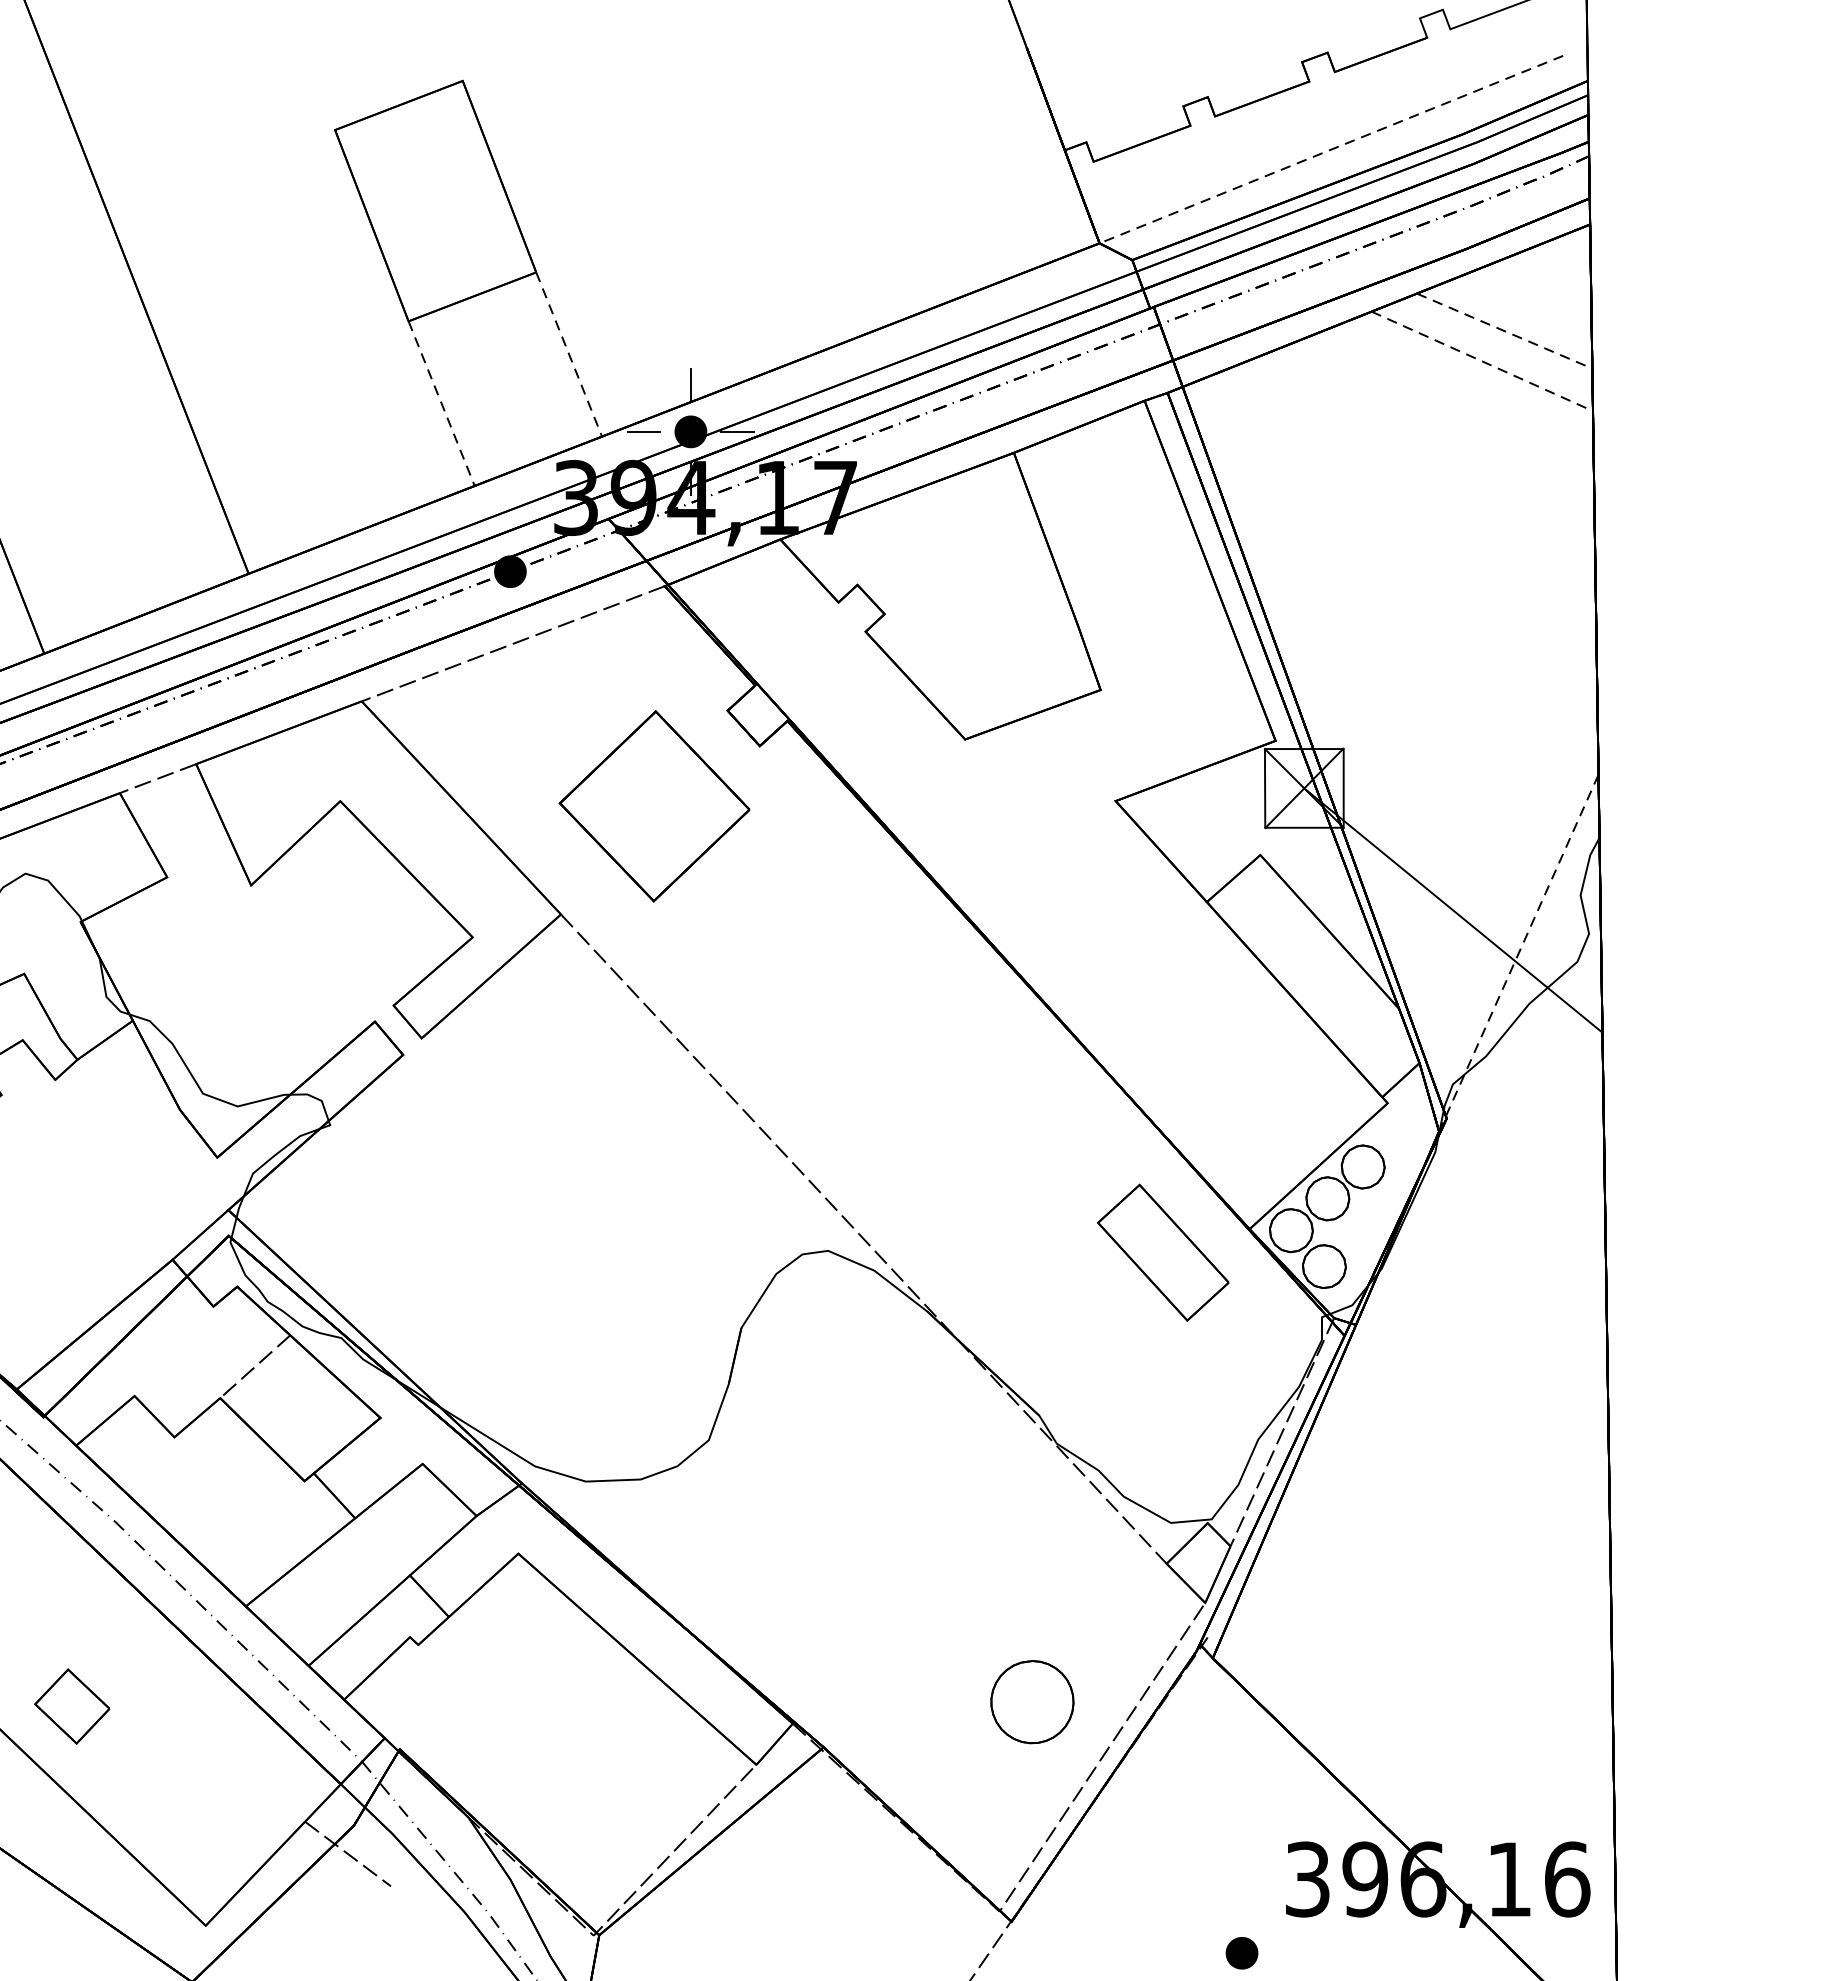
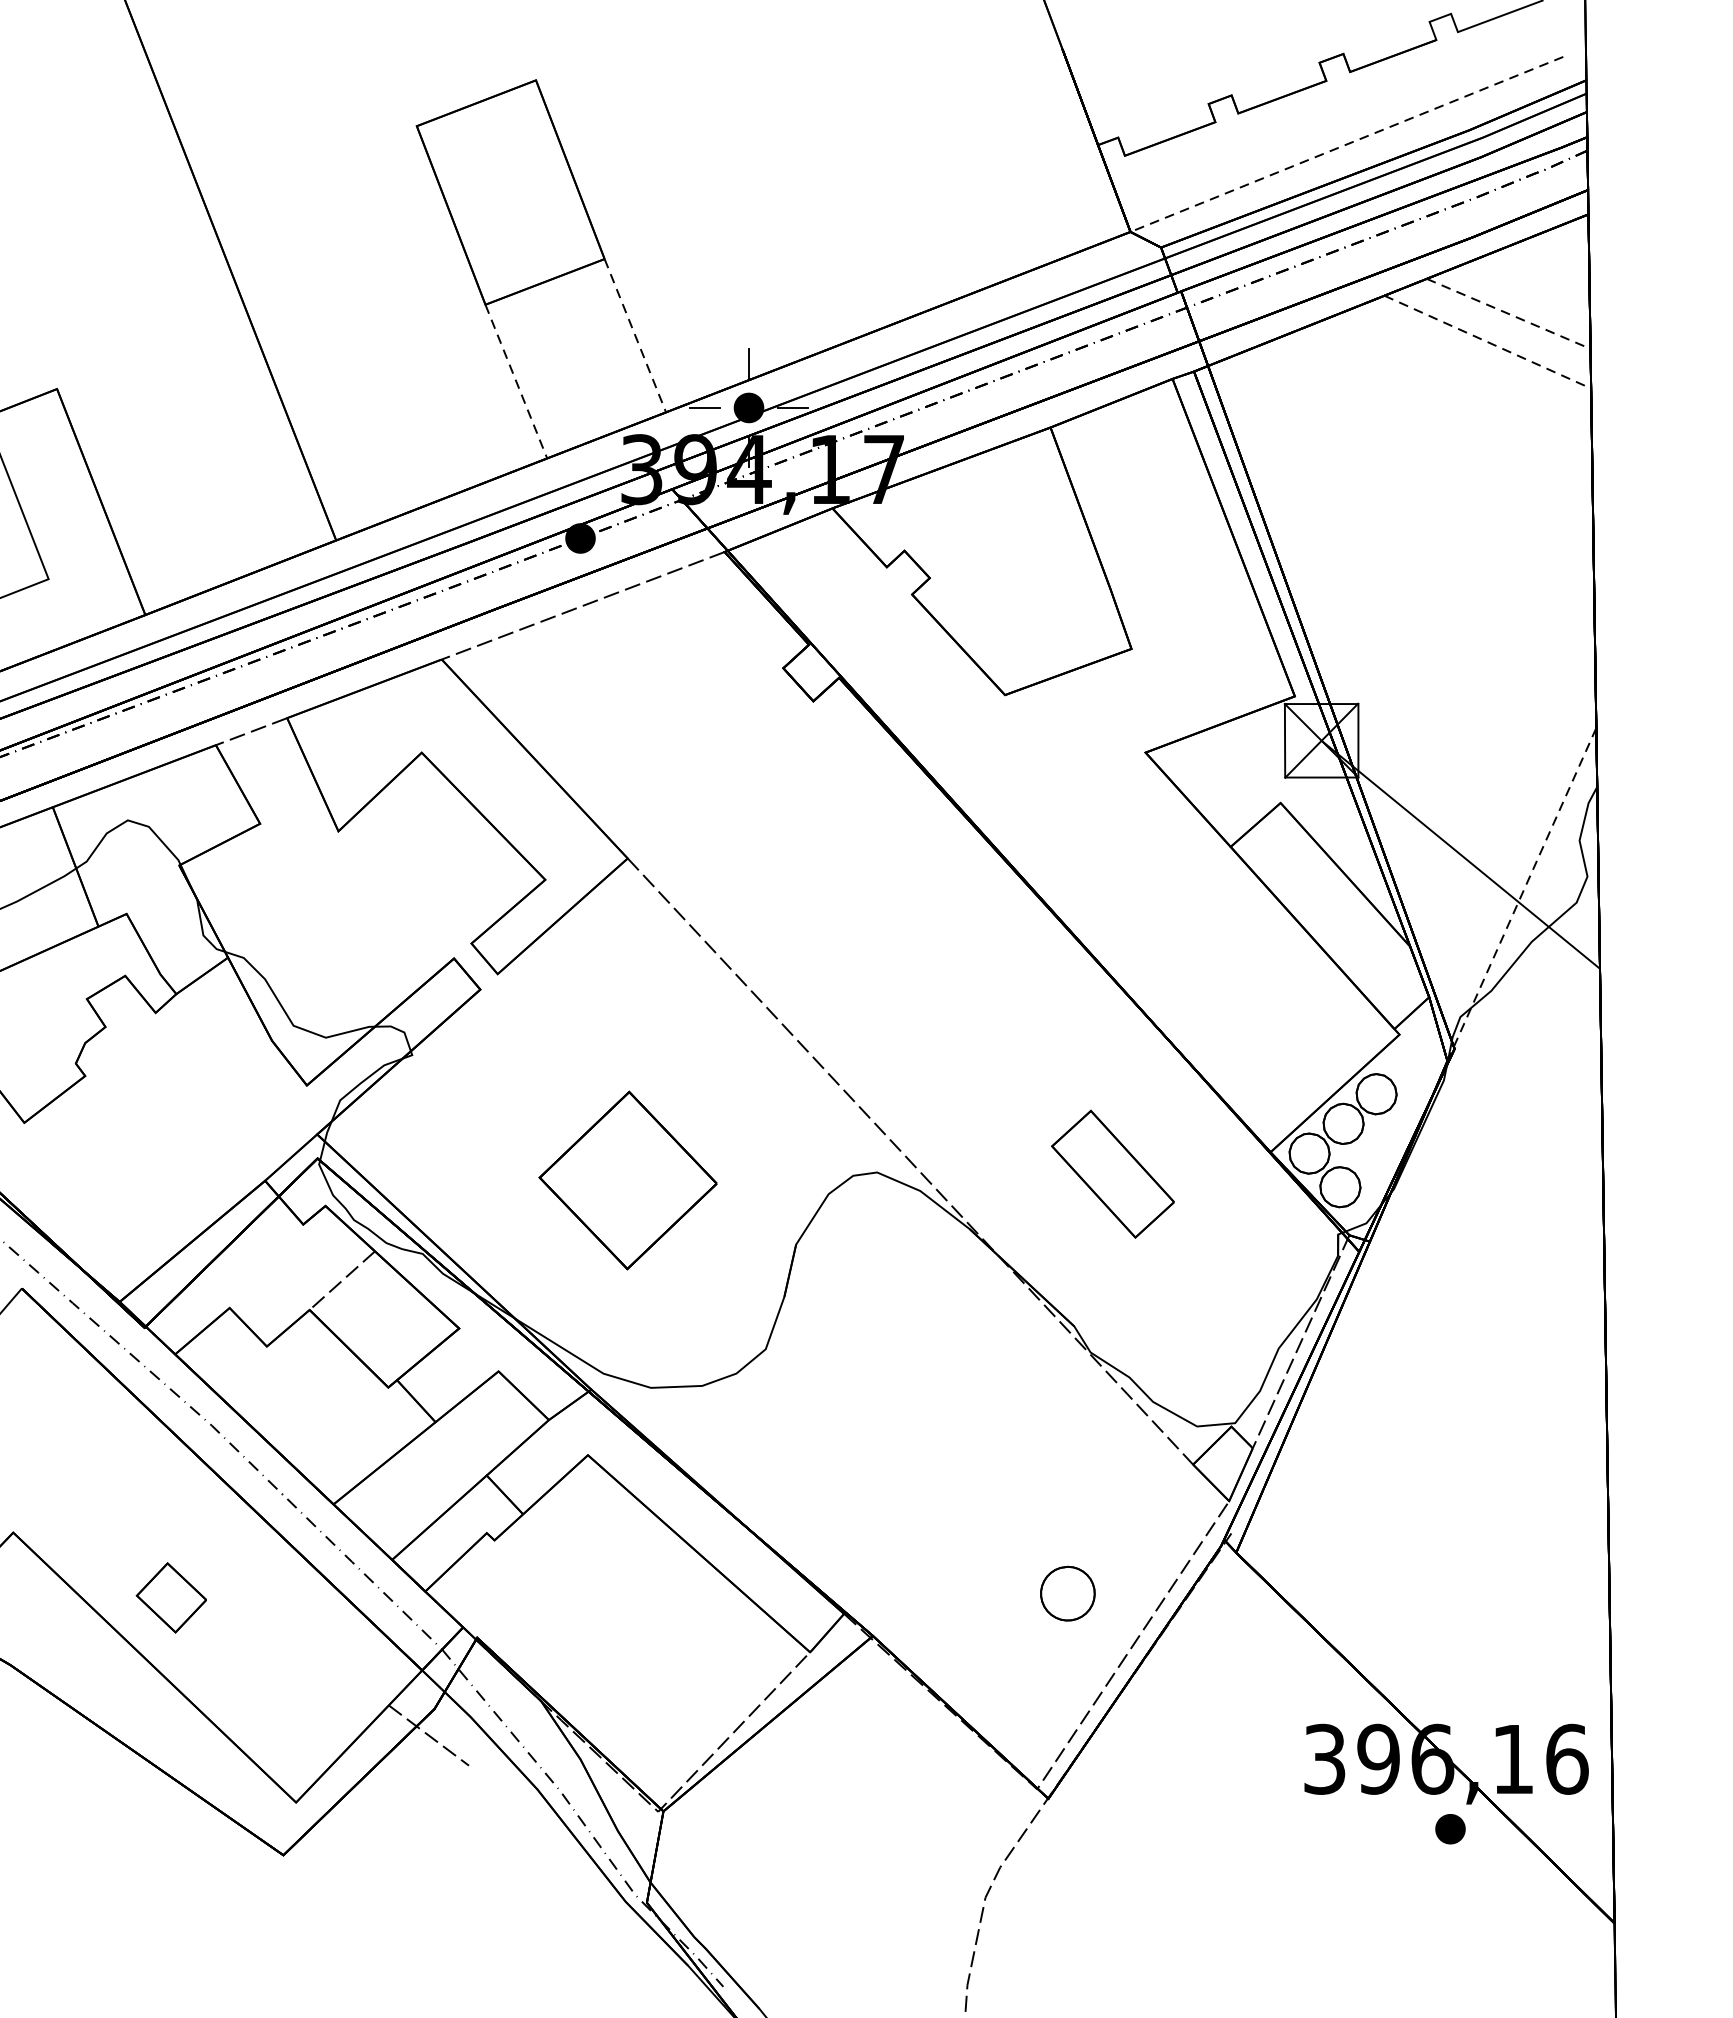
part: (653, 806) -> (627, 1180), moved
part: (1162, 1251) -> (1112, 1173), moved
part: (1032, 1701) -> (1067, 1593), size x0.7
part: (1242, 1953) -> (1450, 1829), moved

